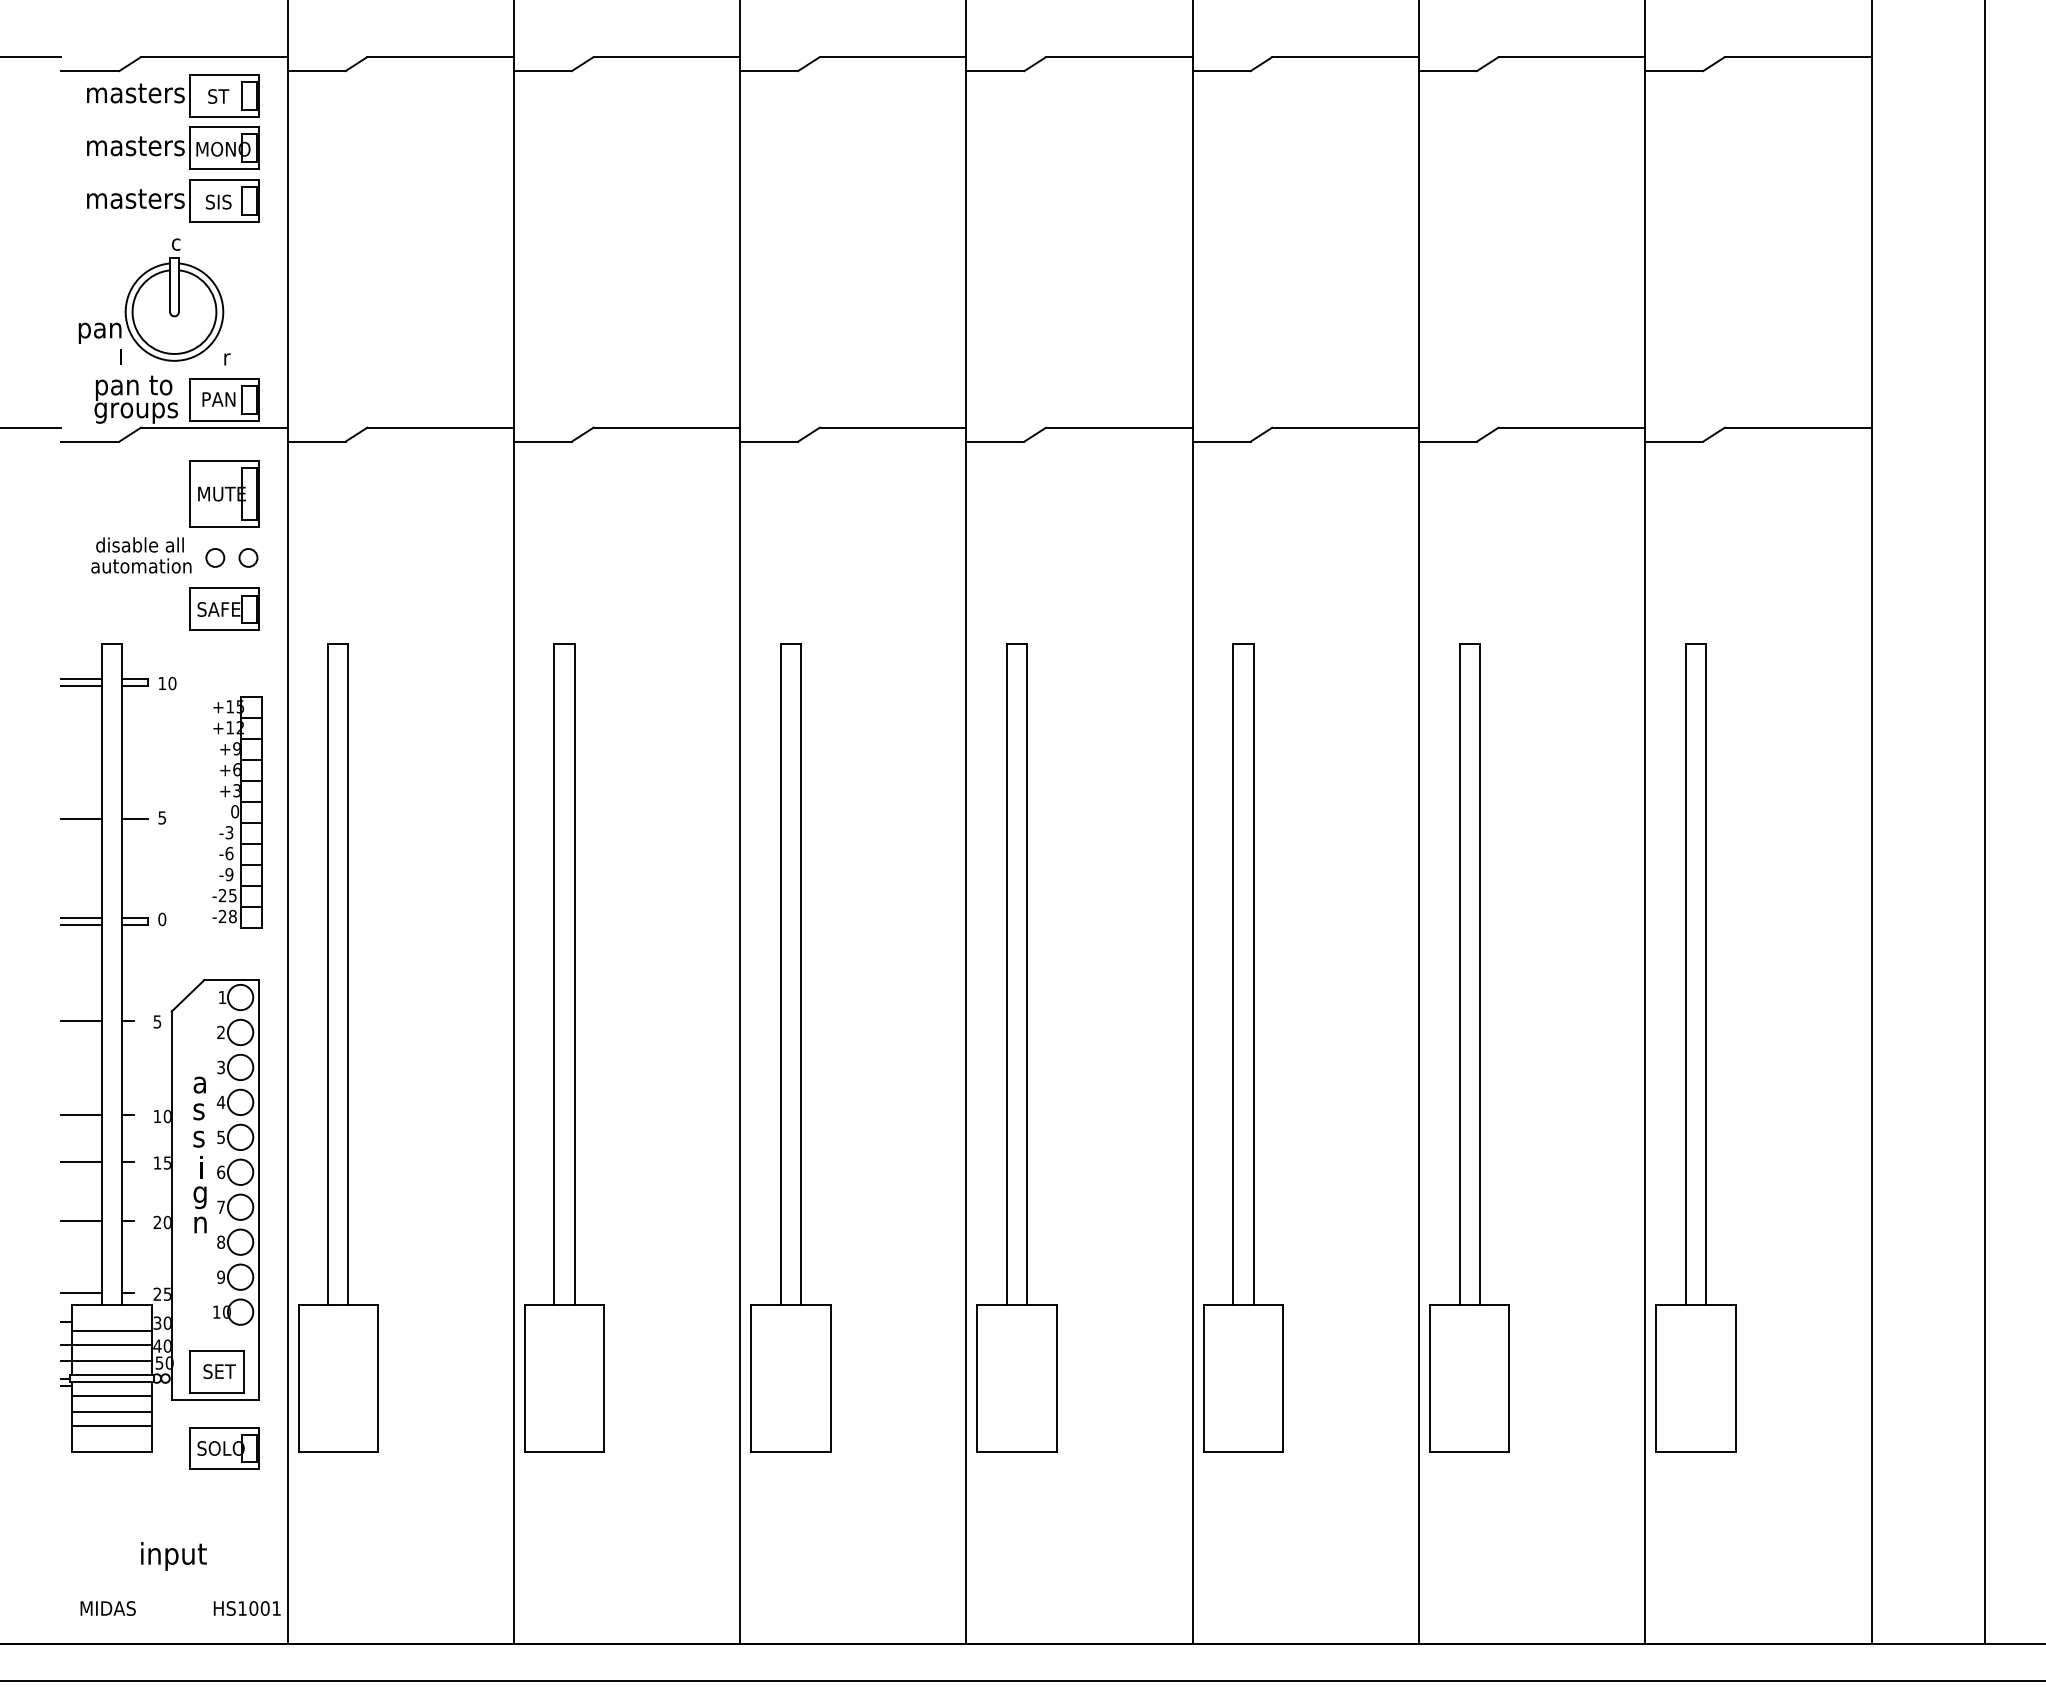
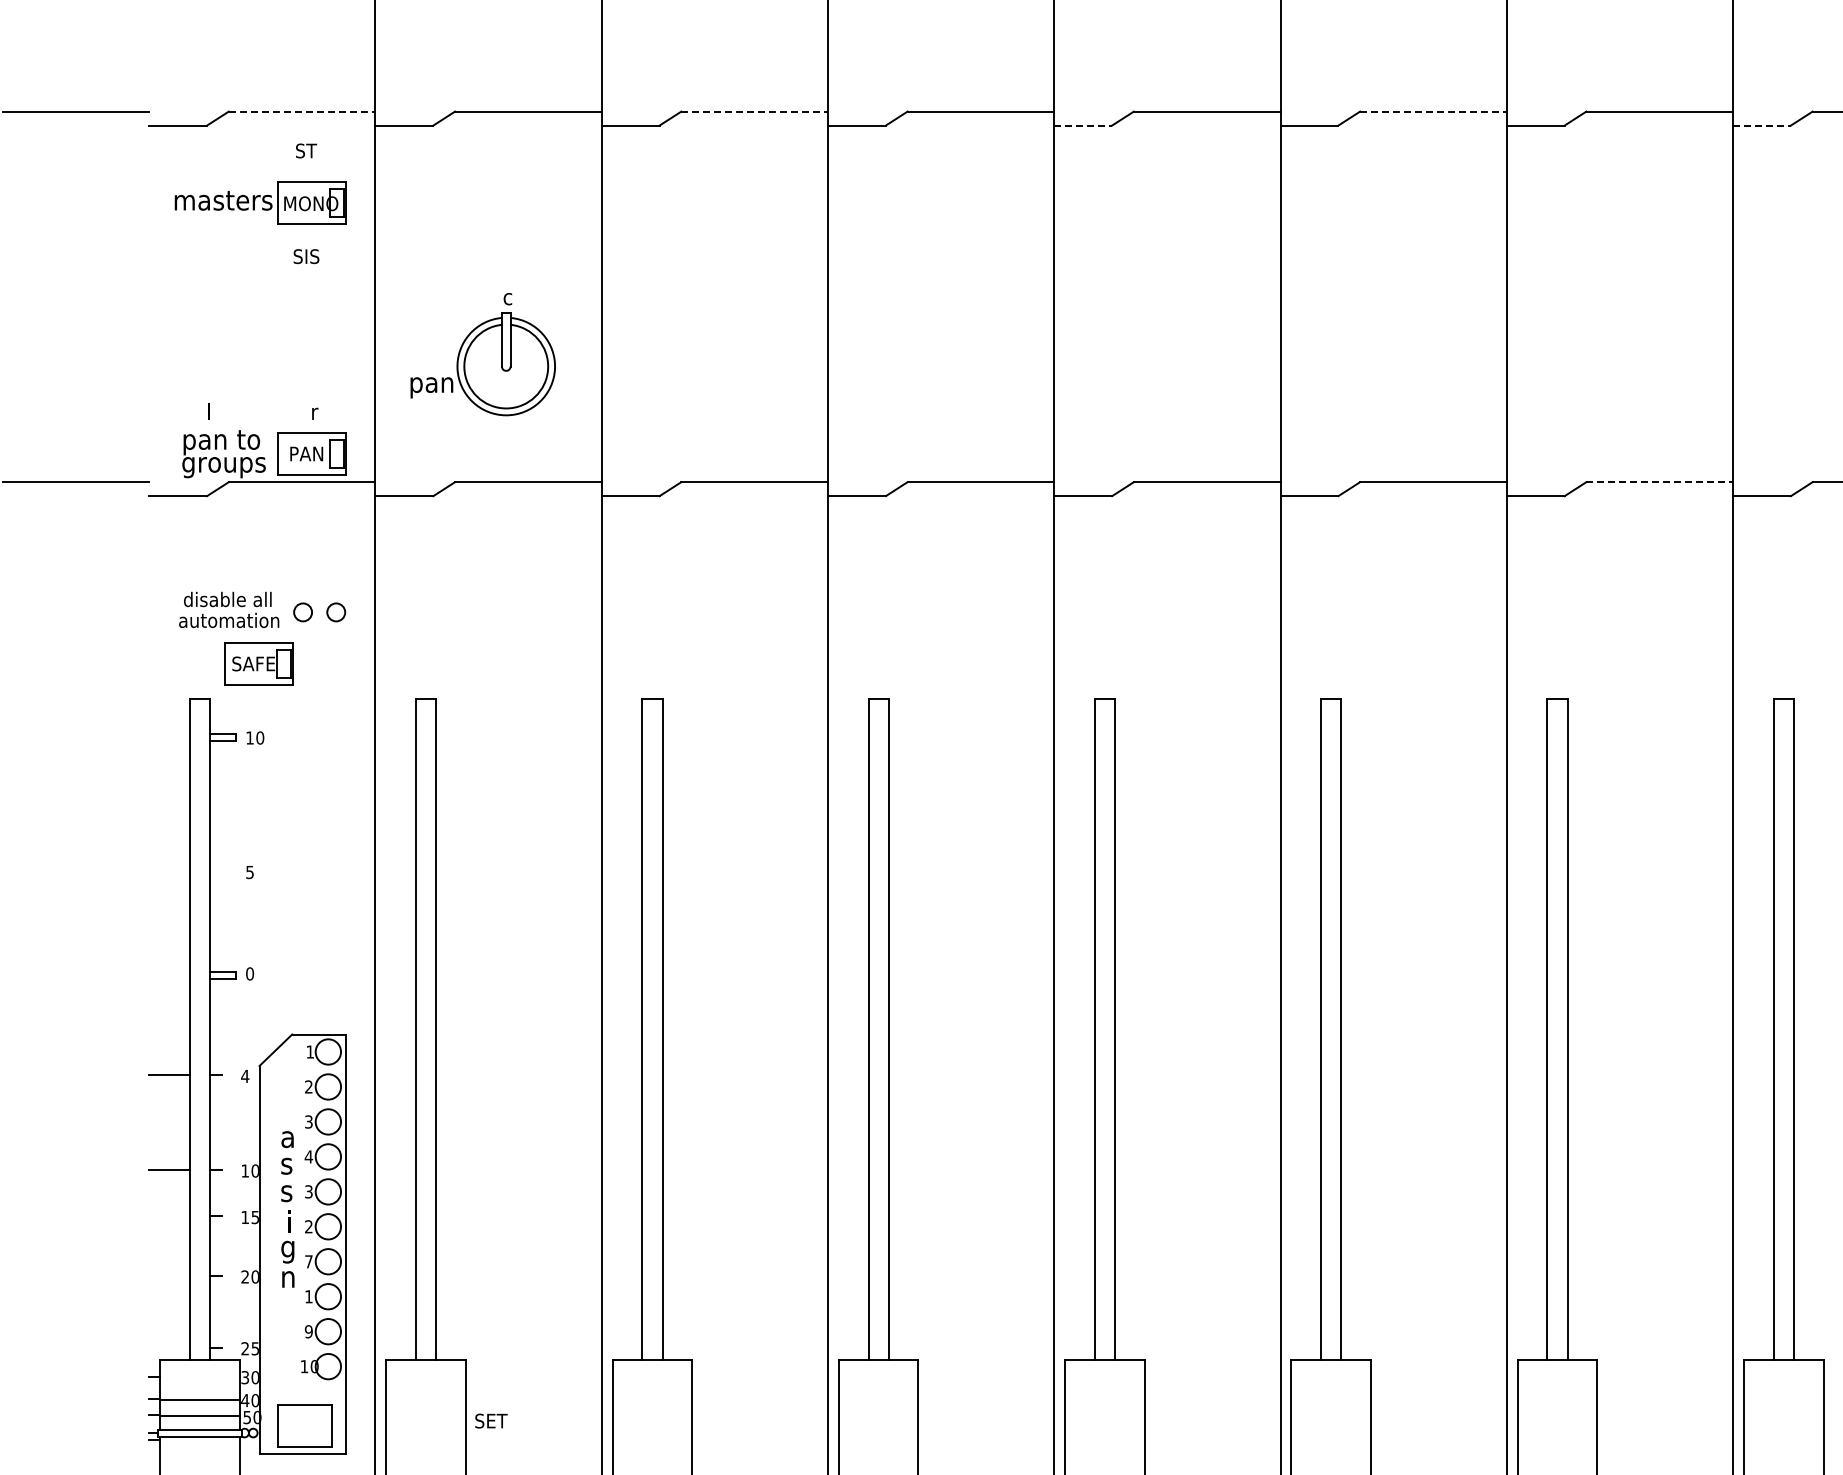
line: (214, 57) -> (302, 111), solid -> dashed
line: (667, 57) -> (755, 111), solid -> dashed
line: (1346, 57) -> (1434, 111), solid -> dashed
line: (995, 71) -> (1083, 125), solid -> dashed
line: (1674, 71) -> (1762, 125), solid -> dashed
part: (173, 95) -> (261, 149), removed
part: (173, 200) -> (261, 254), removed
part: (151, 299) -> (483, 353), moved
line: (1572, 427) -> (1660, 481), solid -> dashed
part: (224, 493) -> (312, 547), removed
part: (224, 608) -> (259, 662), moved
line: (81, 679) -> (169, 733), removed
line: (81, 686) -> (169, 740), removed
part: (237, 812) -> (325, 866), removed
line: (81, 818) -> (169, 872), removed
line: (135, 818) -> (223, 872), removed
line: (81, 917) -> (169, 971), removed
line: (81, 924) -> (169, 978), removed
text: (157, 1021) -> (245, 1075), 5 -> 4
text: (220, 1136) -> (308, 1190), 5 -> 3
line: (81, 1161) -> (169, 1215), removed
text: (221, 1172) -> (309, 1226), 6 -> 2
line: (81, 1221) -> (169, 1275), removed
text: (221, 1241) -> (309, 1295), 8 -> 1
line: (81, 1293) -> (169, 1347), removed
line: (111, 1331) -> (199, 1385), removed
text: (219, 1371) -> (491, 1420), moved
line: (111, 1396) -> (199, 1450), removed
line: (111, 1412) -> (199, 1466), removed

